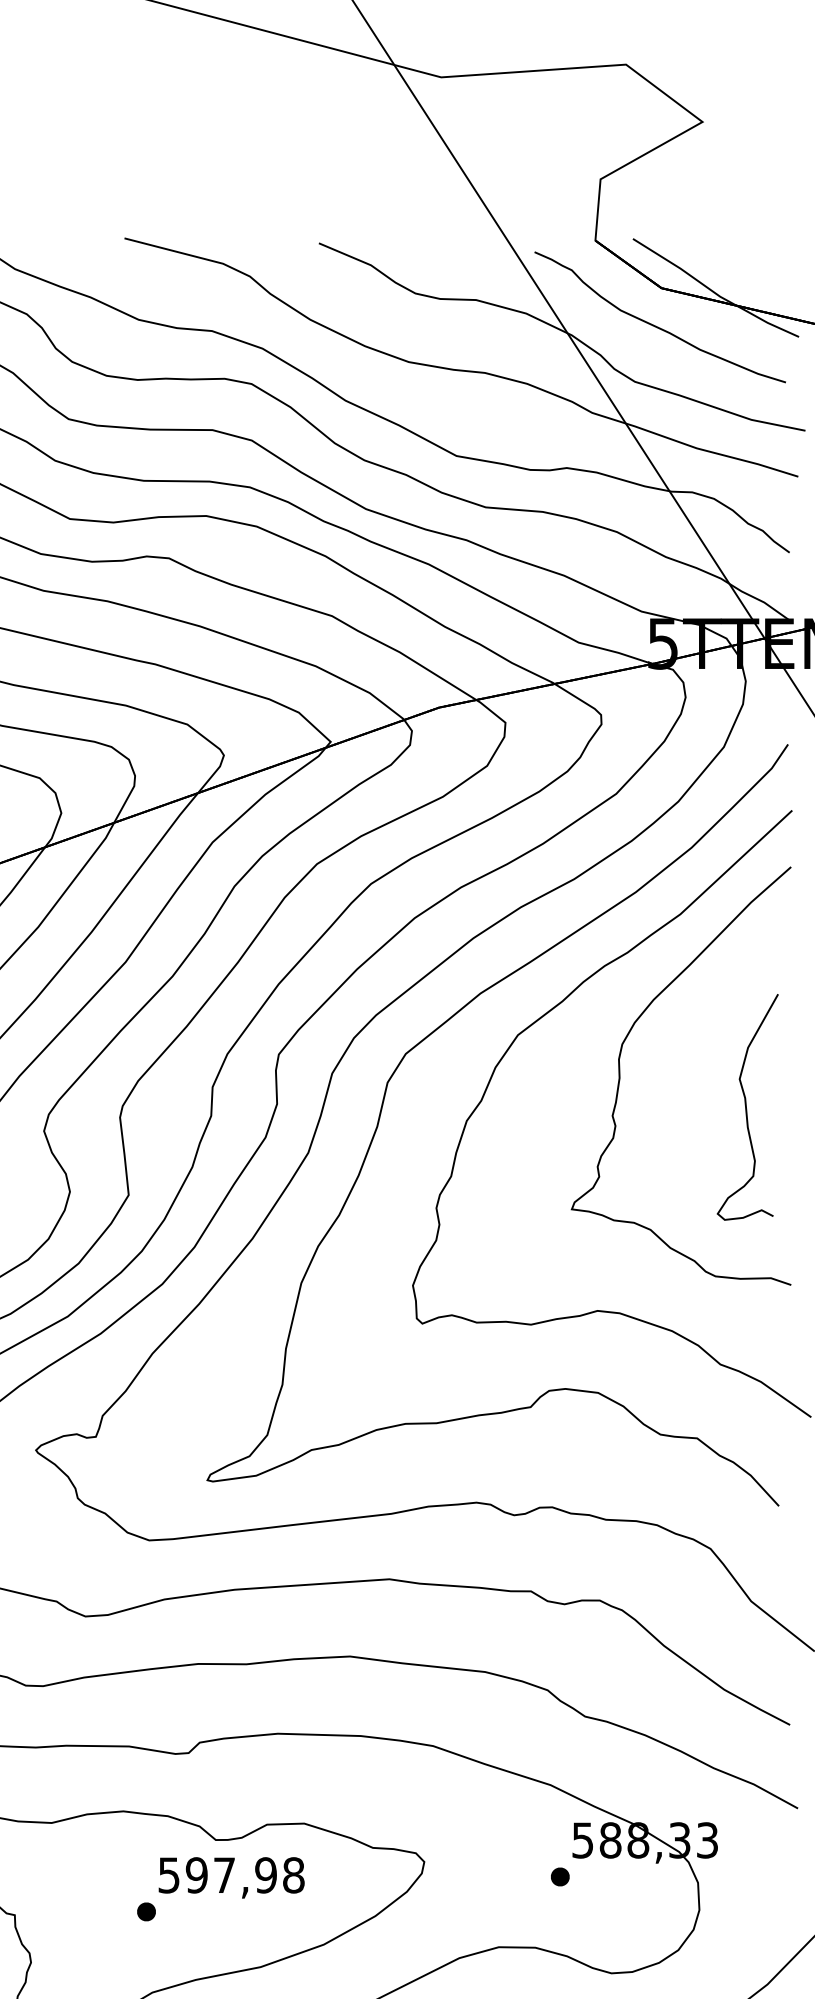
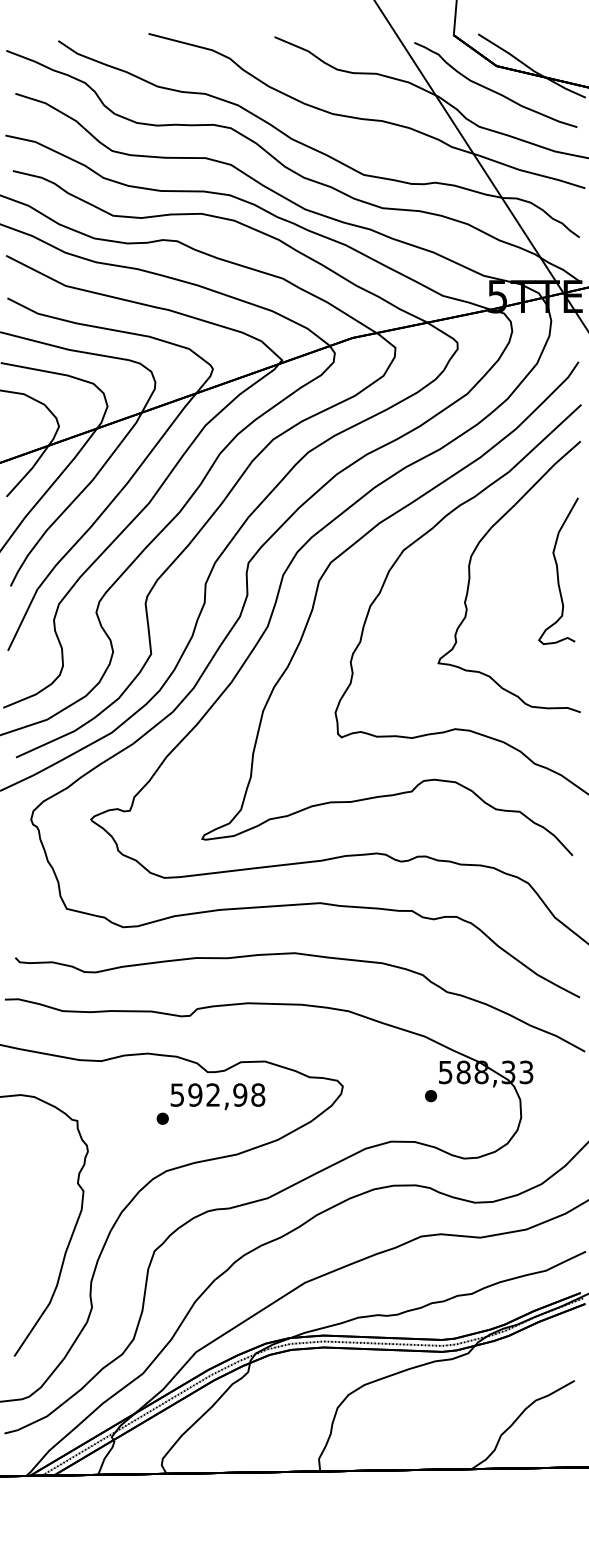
curve: (747, 1106) -> (558, 570), moved
text: (223, 1874) -> (212, 1094), 597,98 -> 592,98

